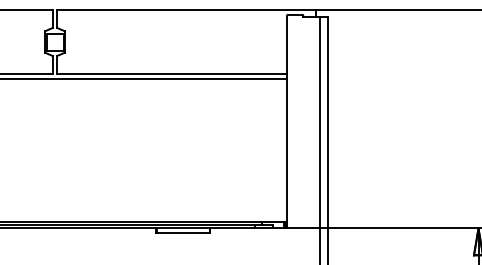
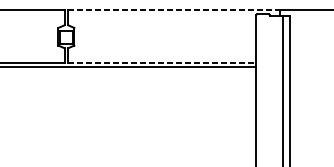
line: (186, 9) -> (173, 10), solid -> dashed
line: (172, 74) -> (162, 63), solid -> dashed

